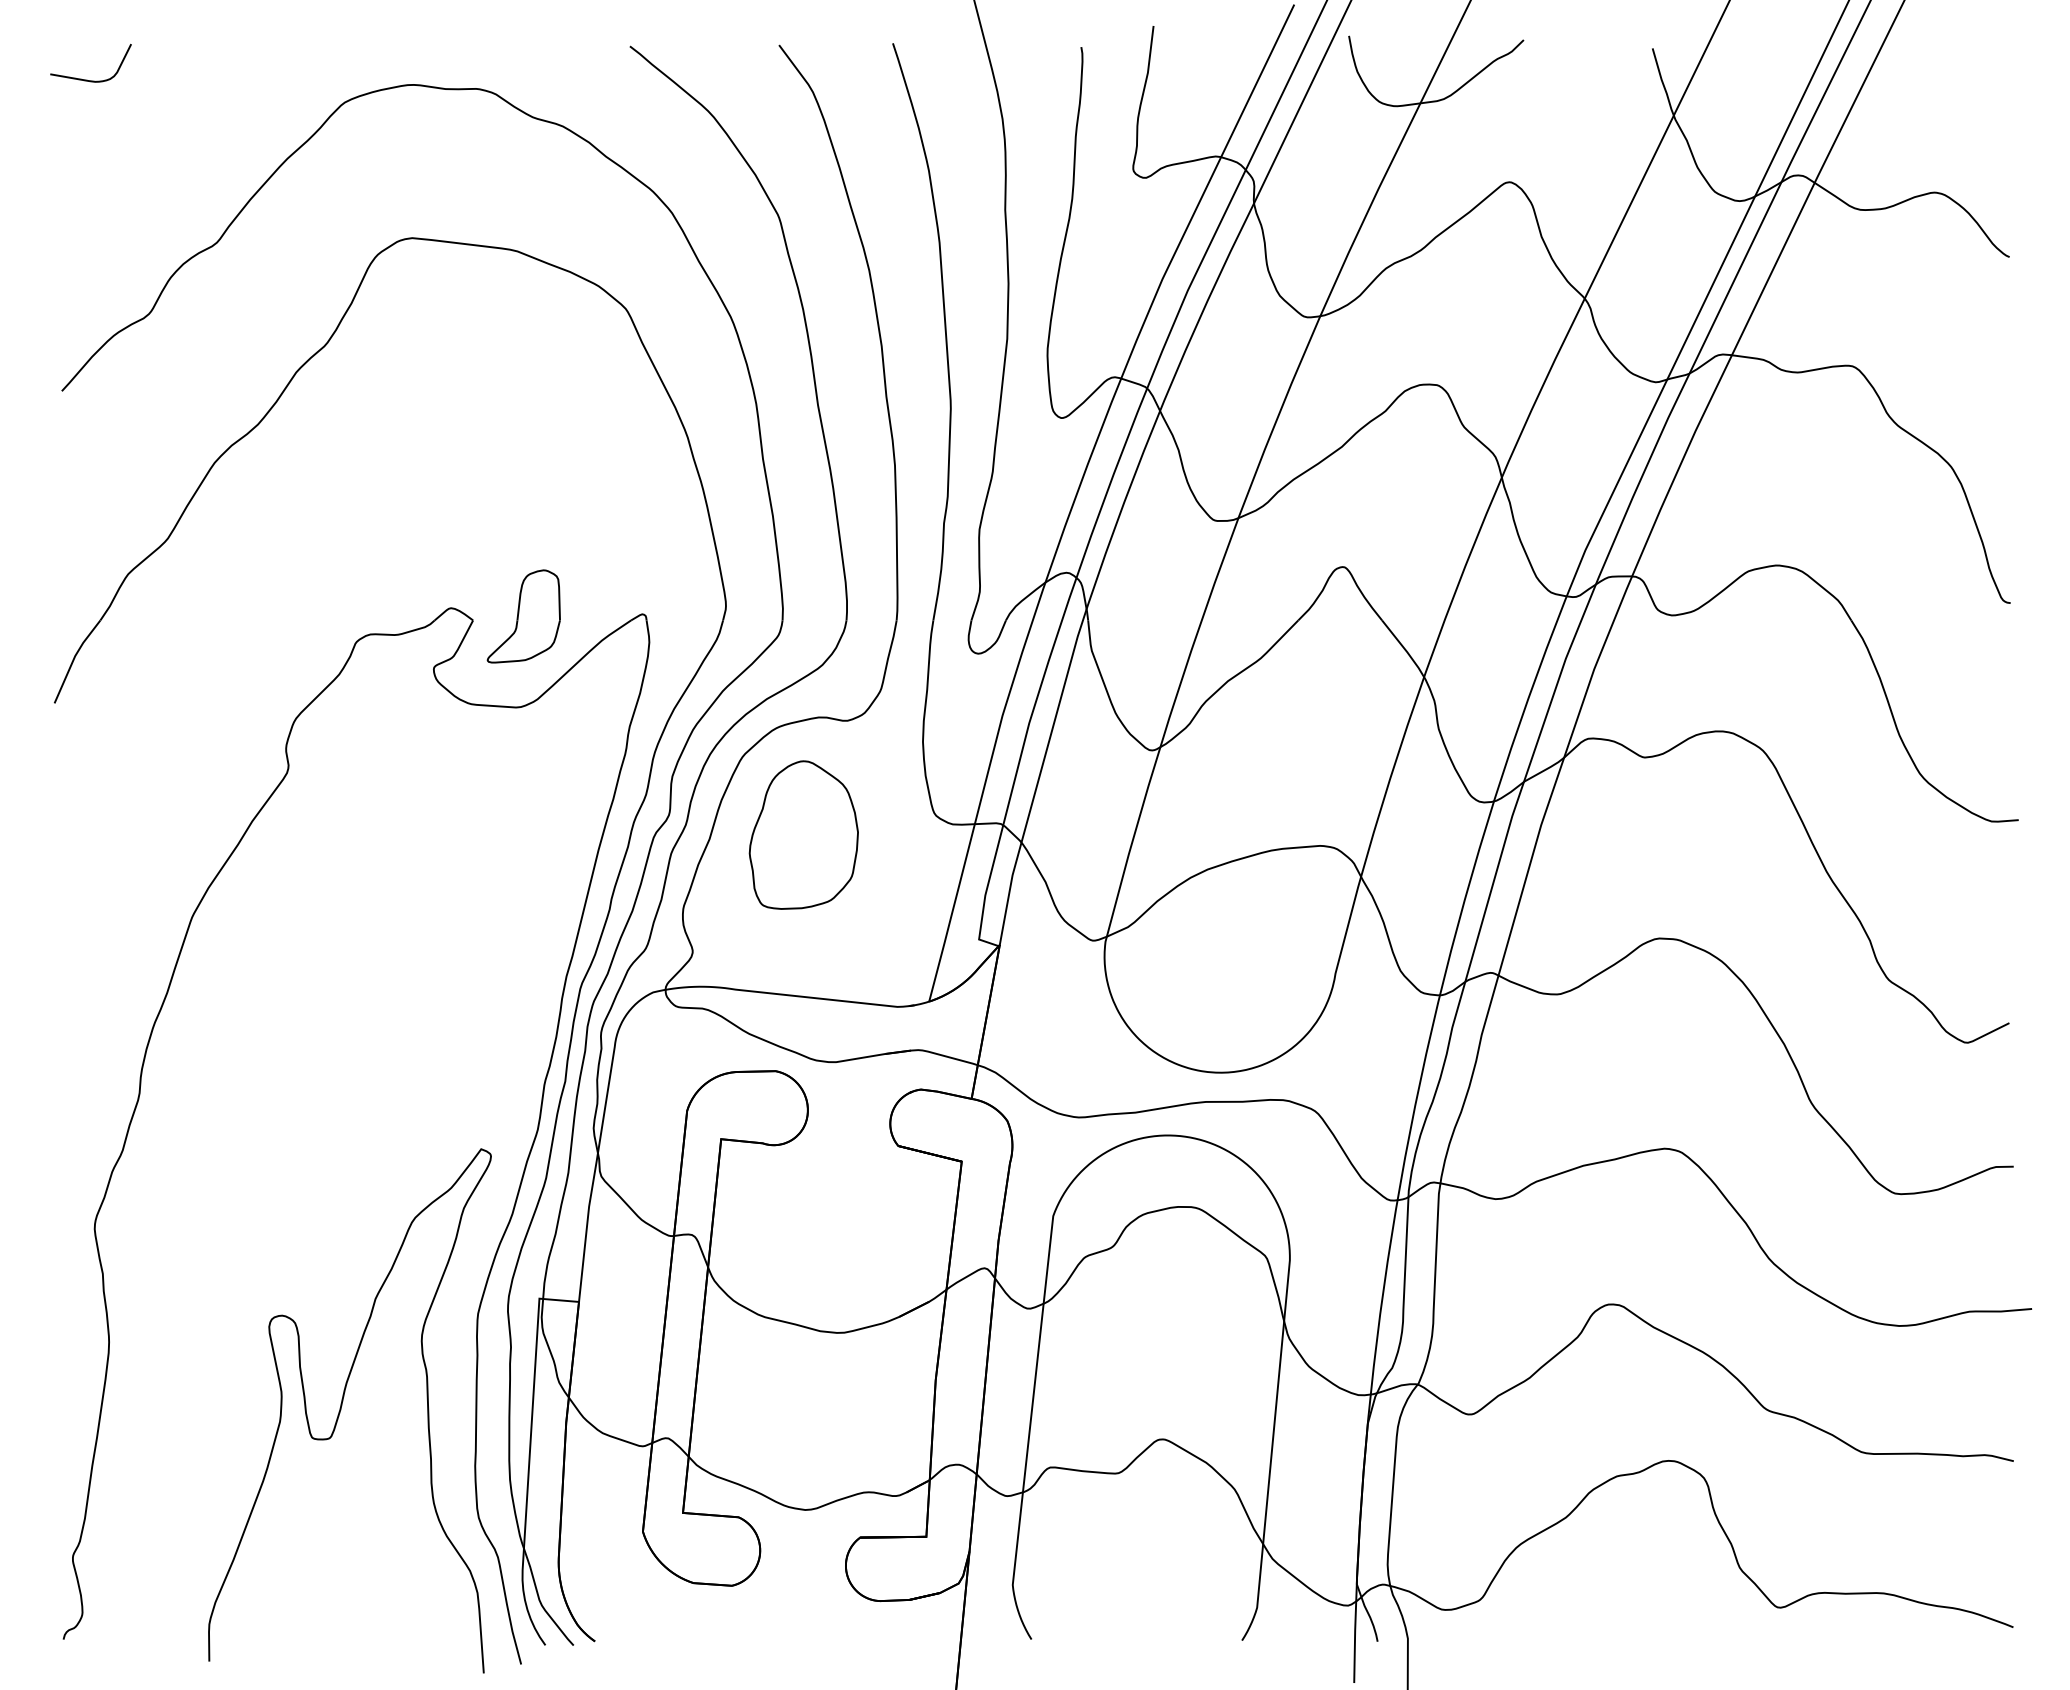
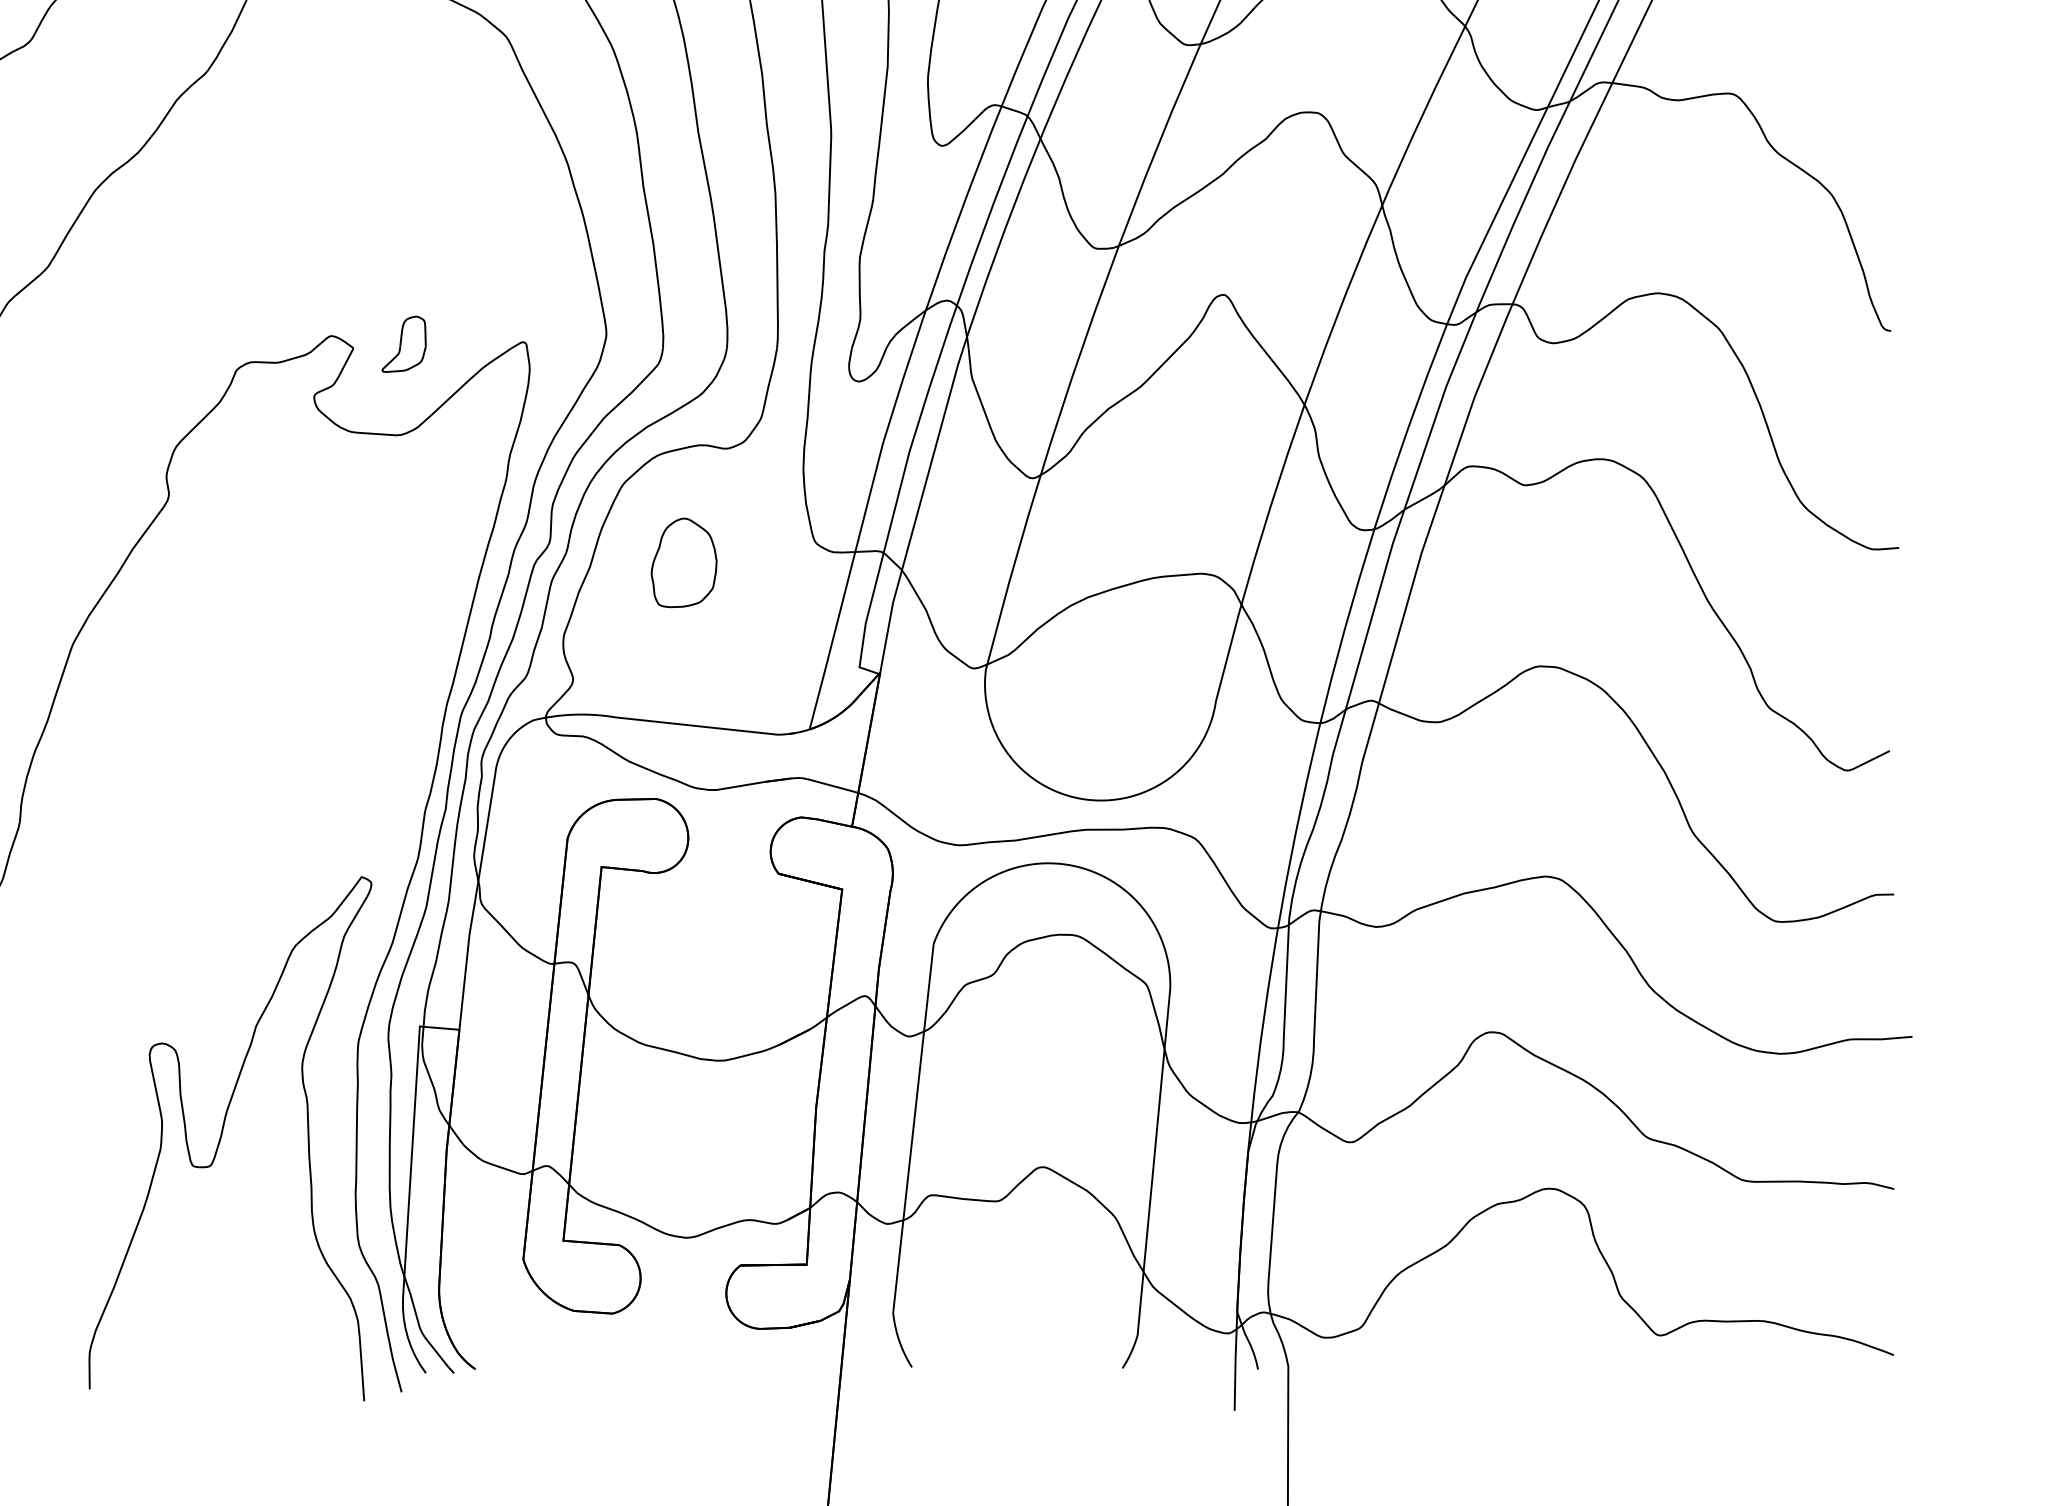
part: (523, 616) -> (403, 344), size x0.6
part: (803, 834) -> (683, 562), size x0.6

